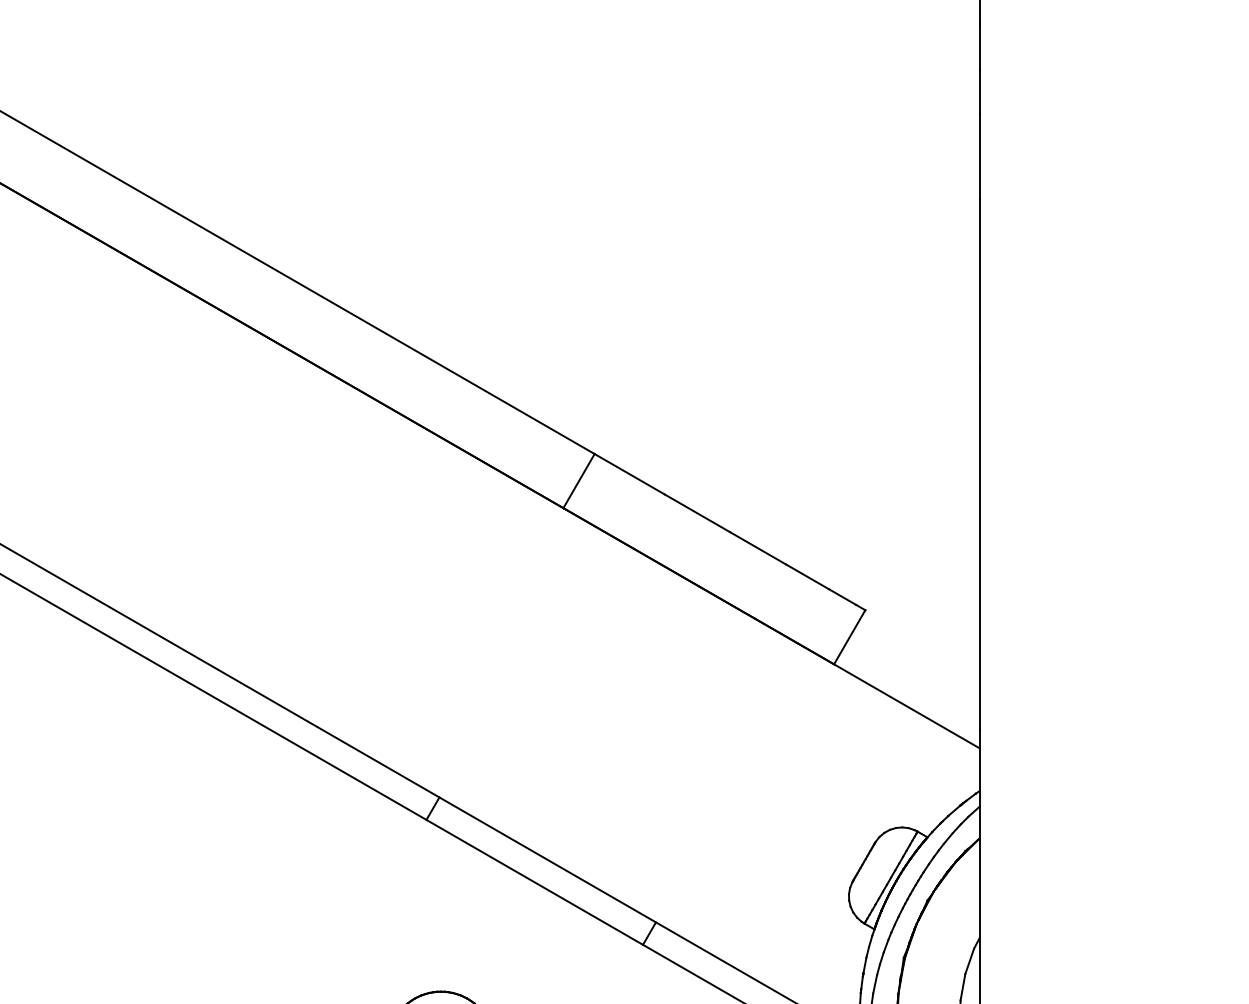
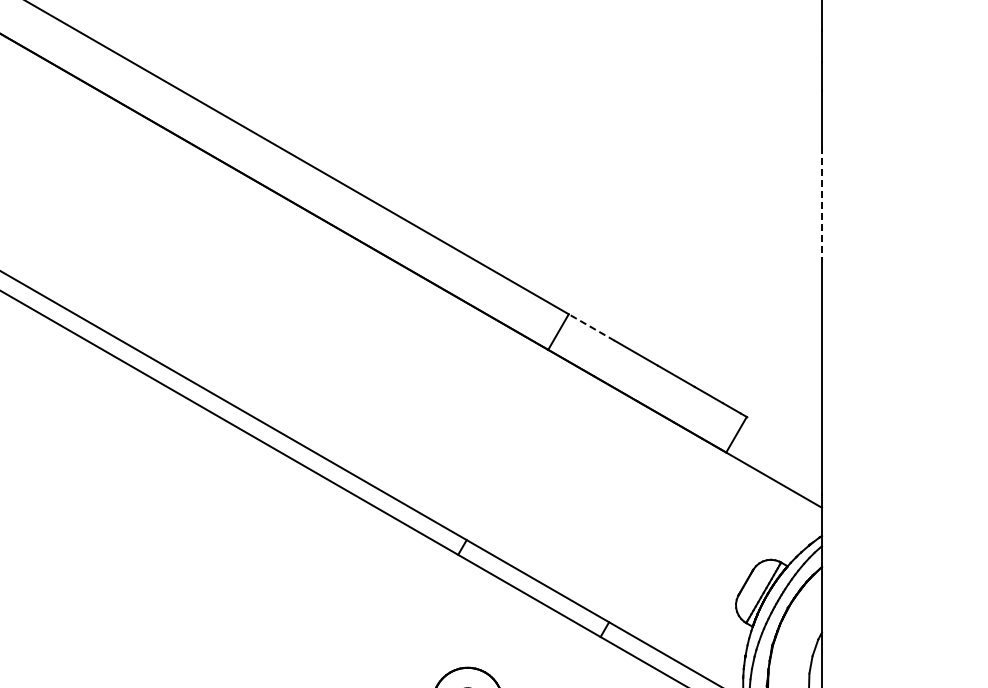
line: (978, 284) -> (821, 202), solid -> dashed
line: (629, 474) -> (591, 327), solid -> dashed

